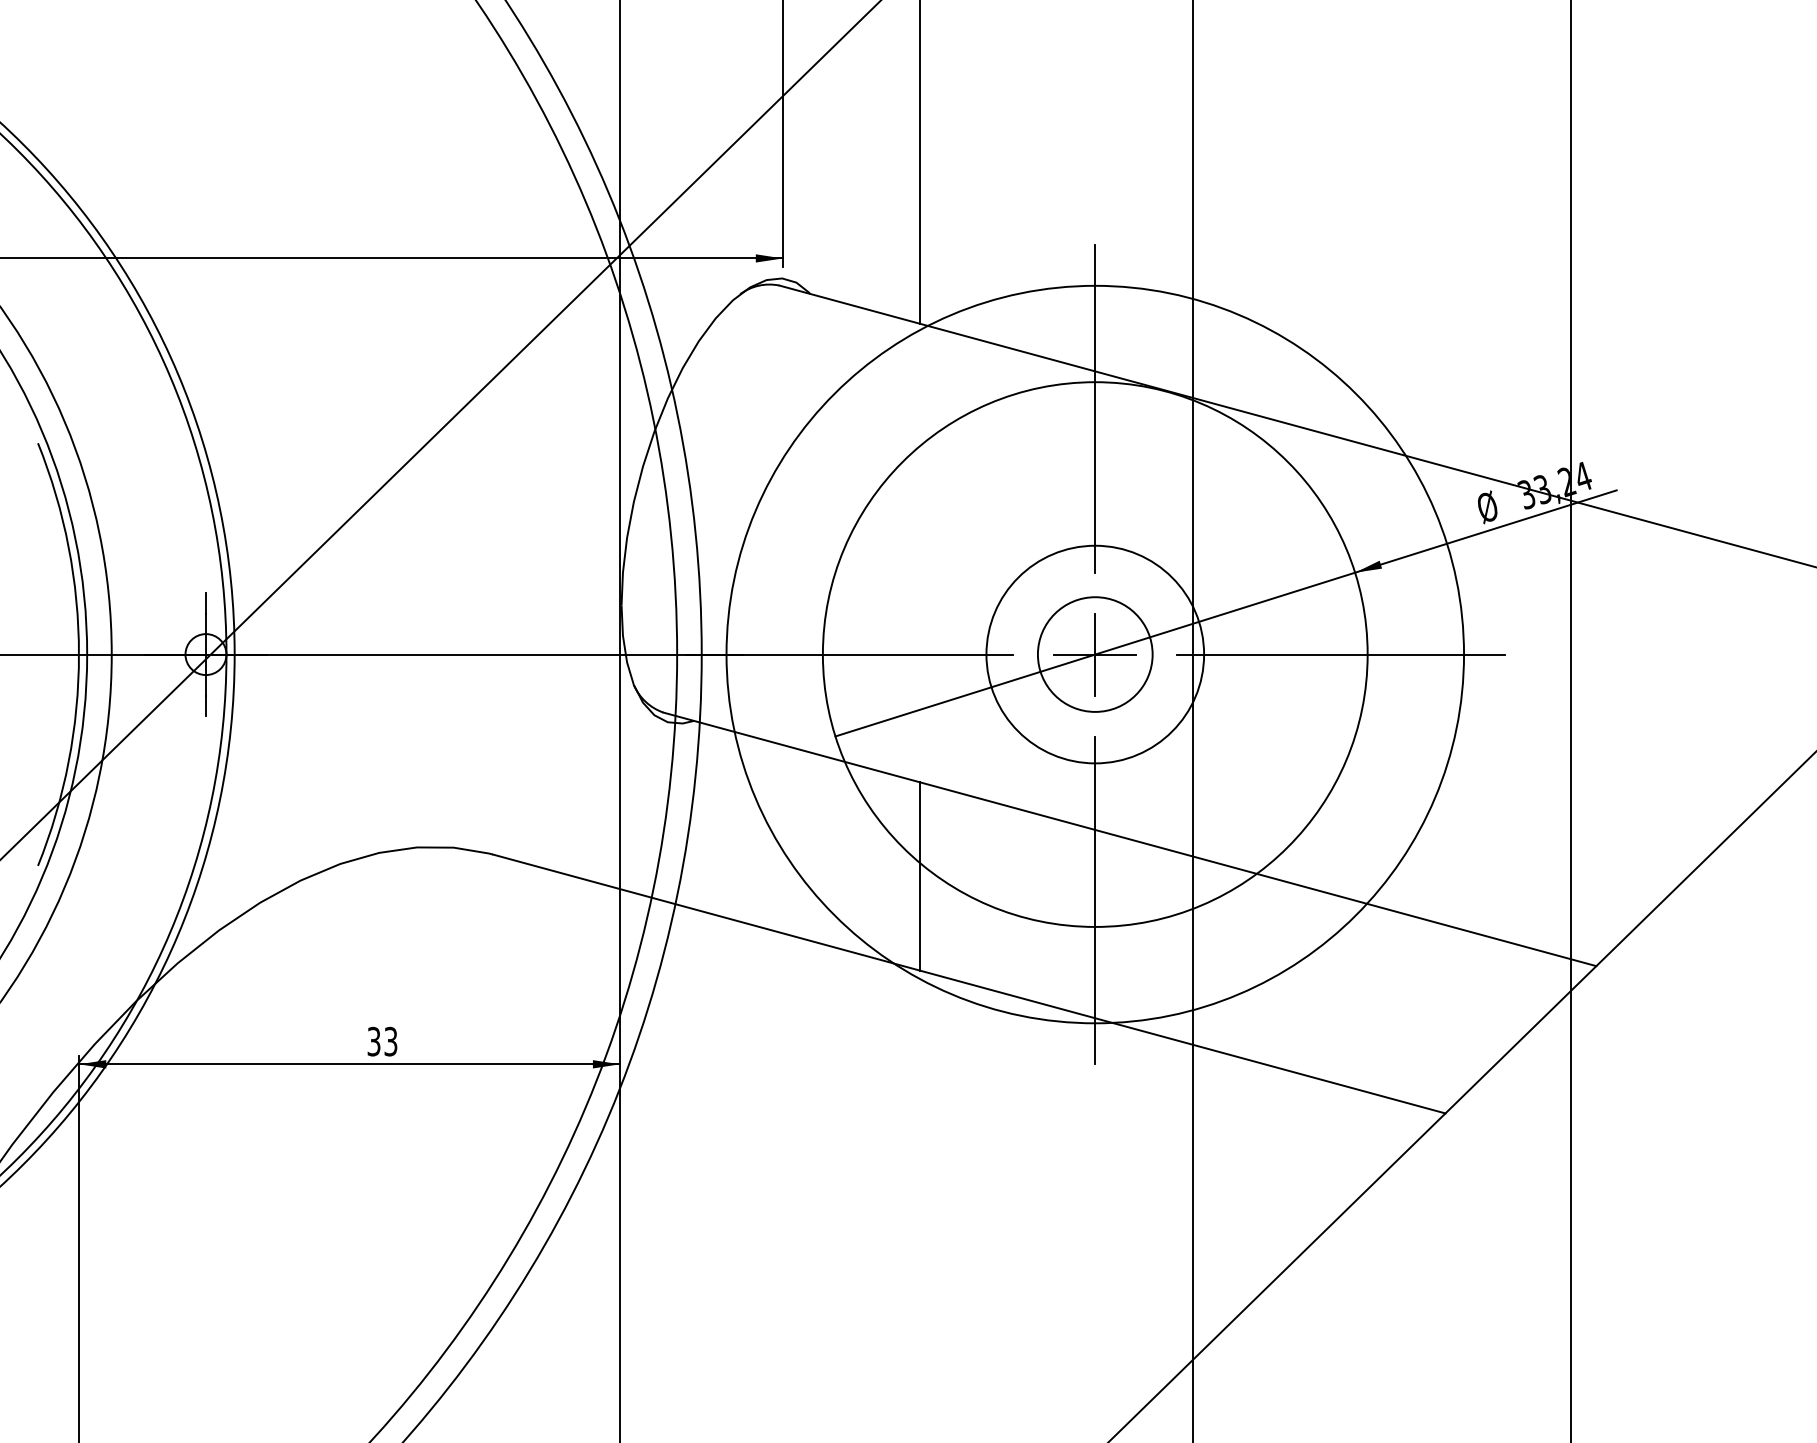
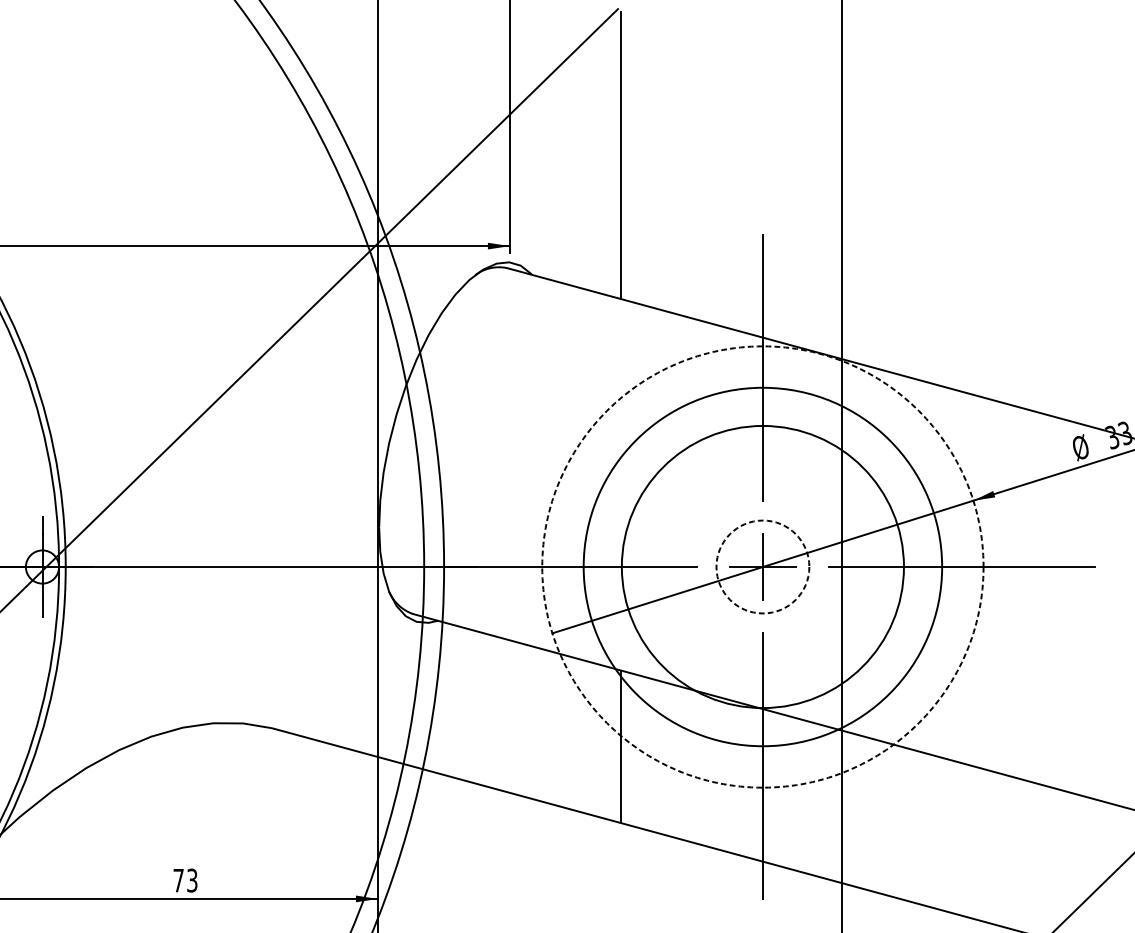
circle: (1094, 654) -> (762, 566), solid -> dashed
circle: (1094, 654) -> (762, 566), solid -> dashed
circle: (1095, 654) -> (763, 566), size x0.6
circle: (1095, 654) -> (763, 566), size x1.6
text: (373, 1041) -> (178, 880), 33 -> 73

